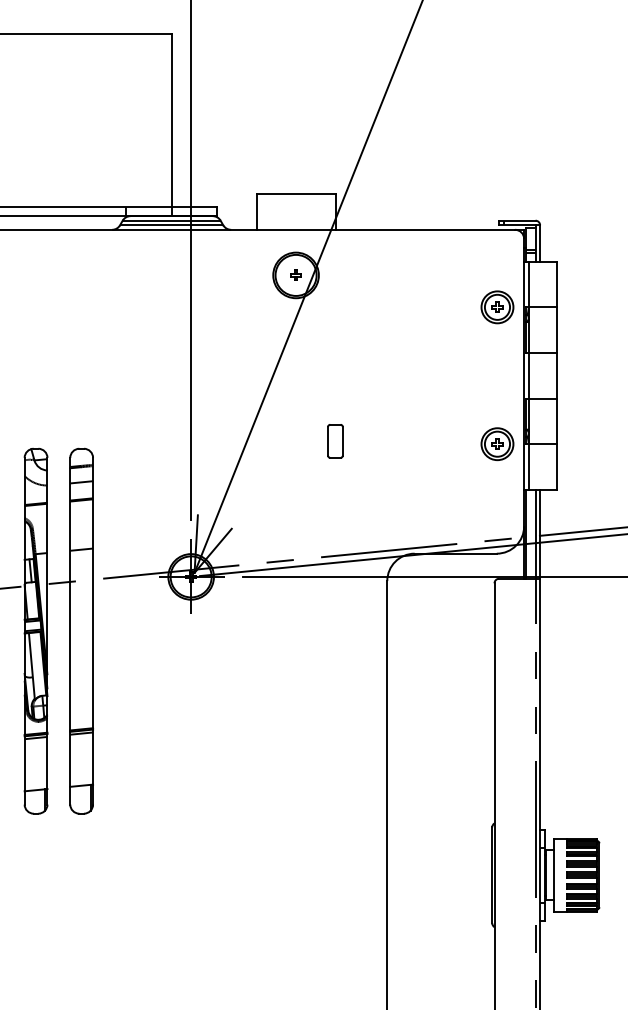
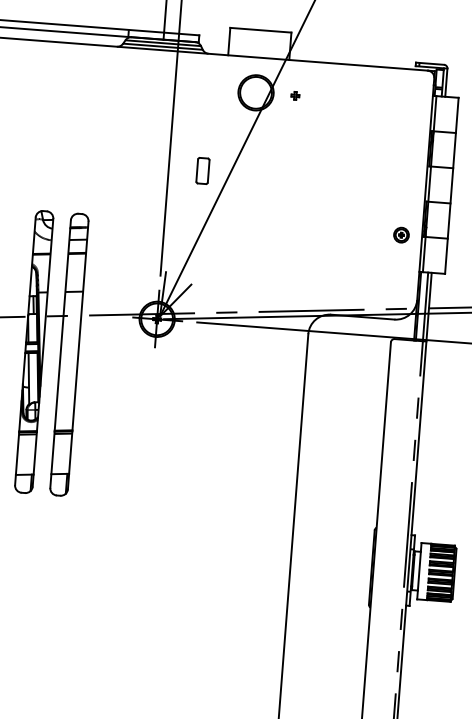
part: (295, 274) -> (295, 95), moved
part: (497, 307) -> (409, 129), removed
part: (335, 441) -> (202, 171), moved
part: (497, 444) -> (401, 235), size x0.6

